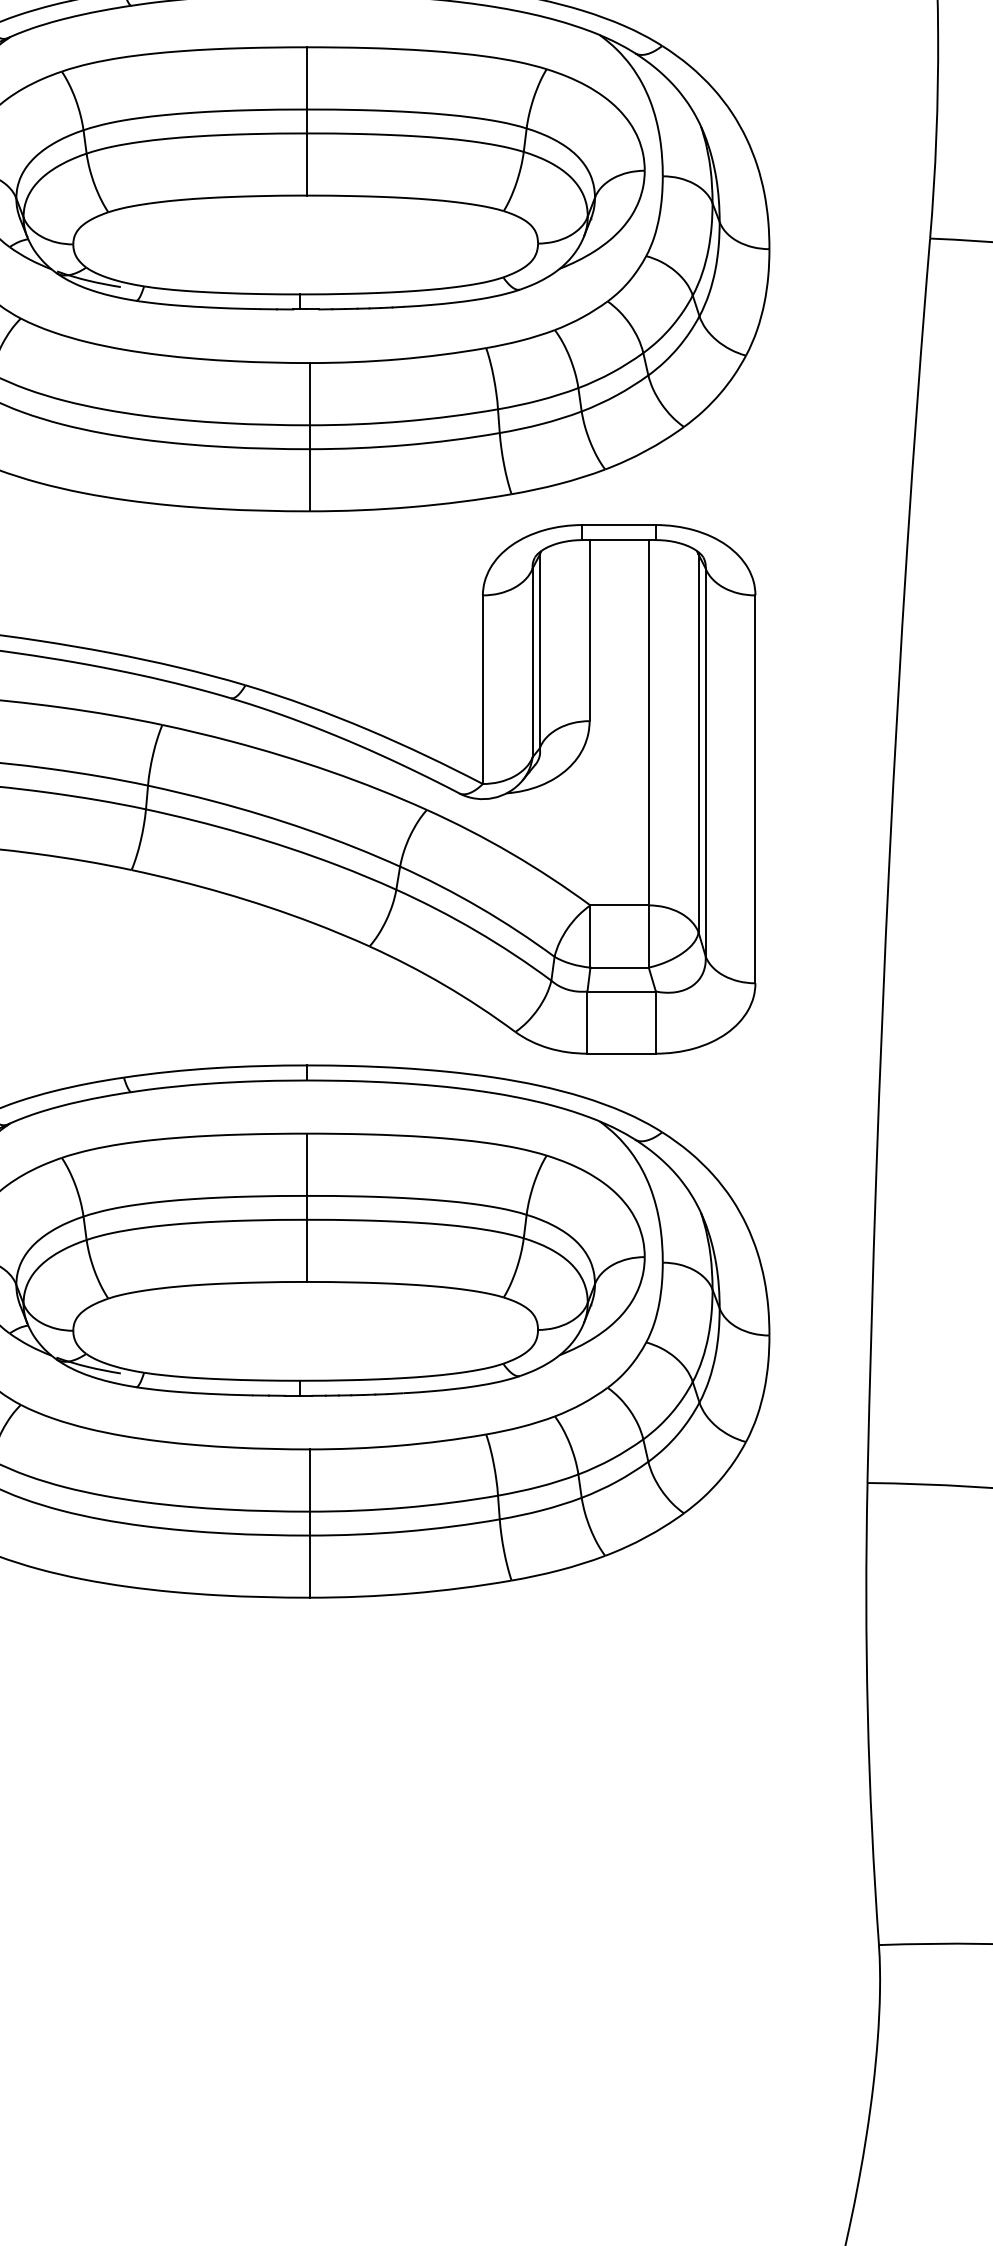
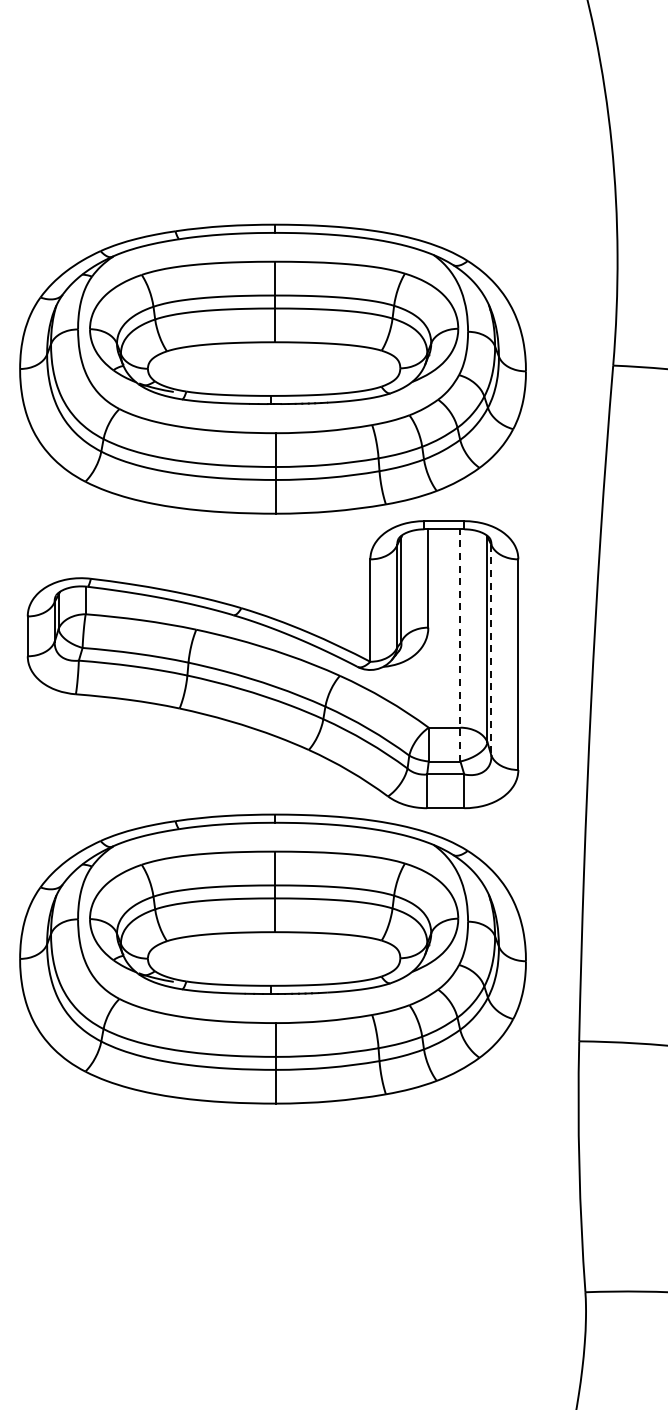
line: (648, 752) -> (460, 644), solid -> dashed
line: (705, 763) -> (491, 650), solid -> dashed

